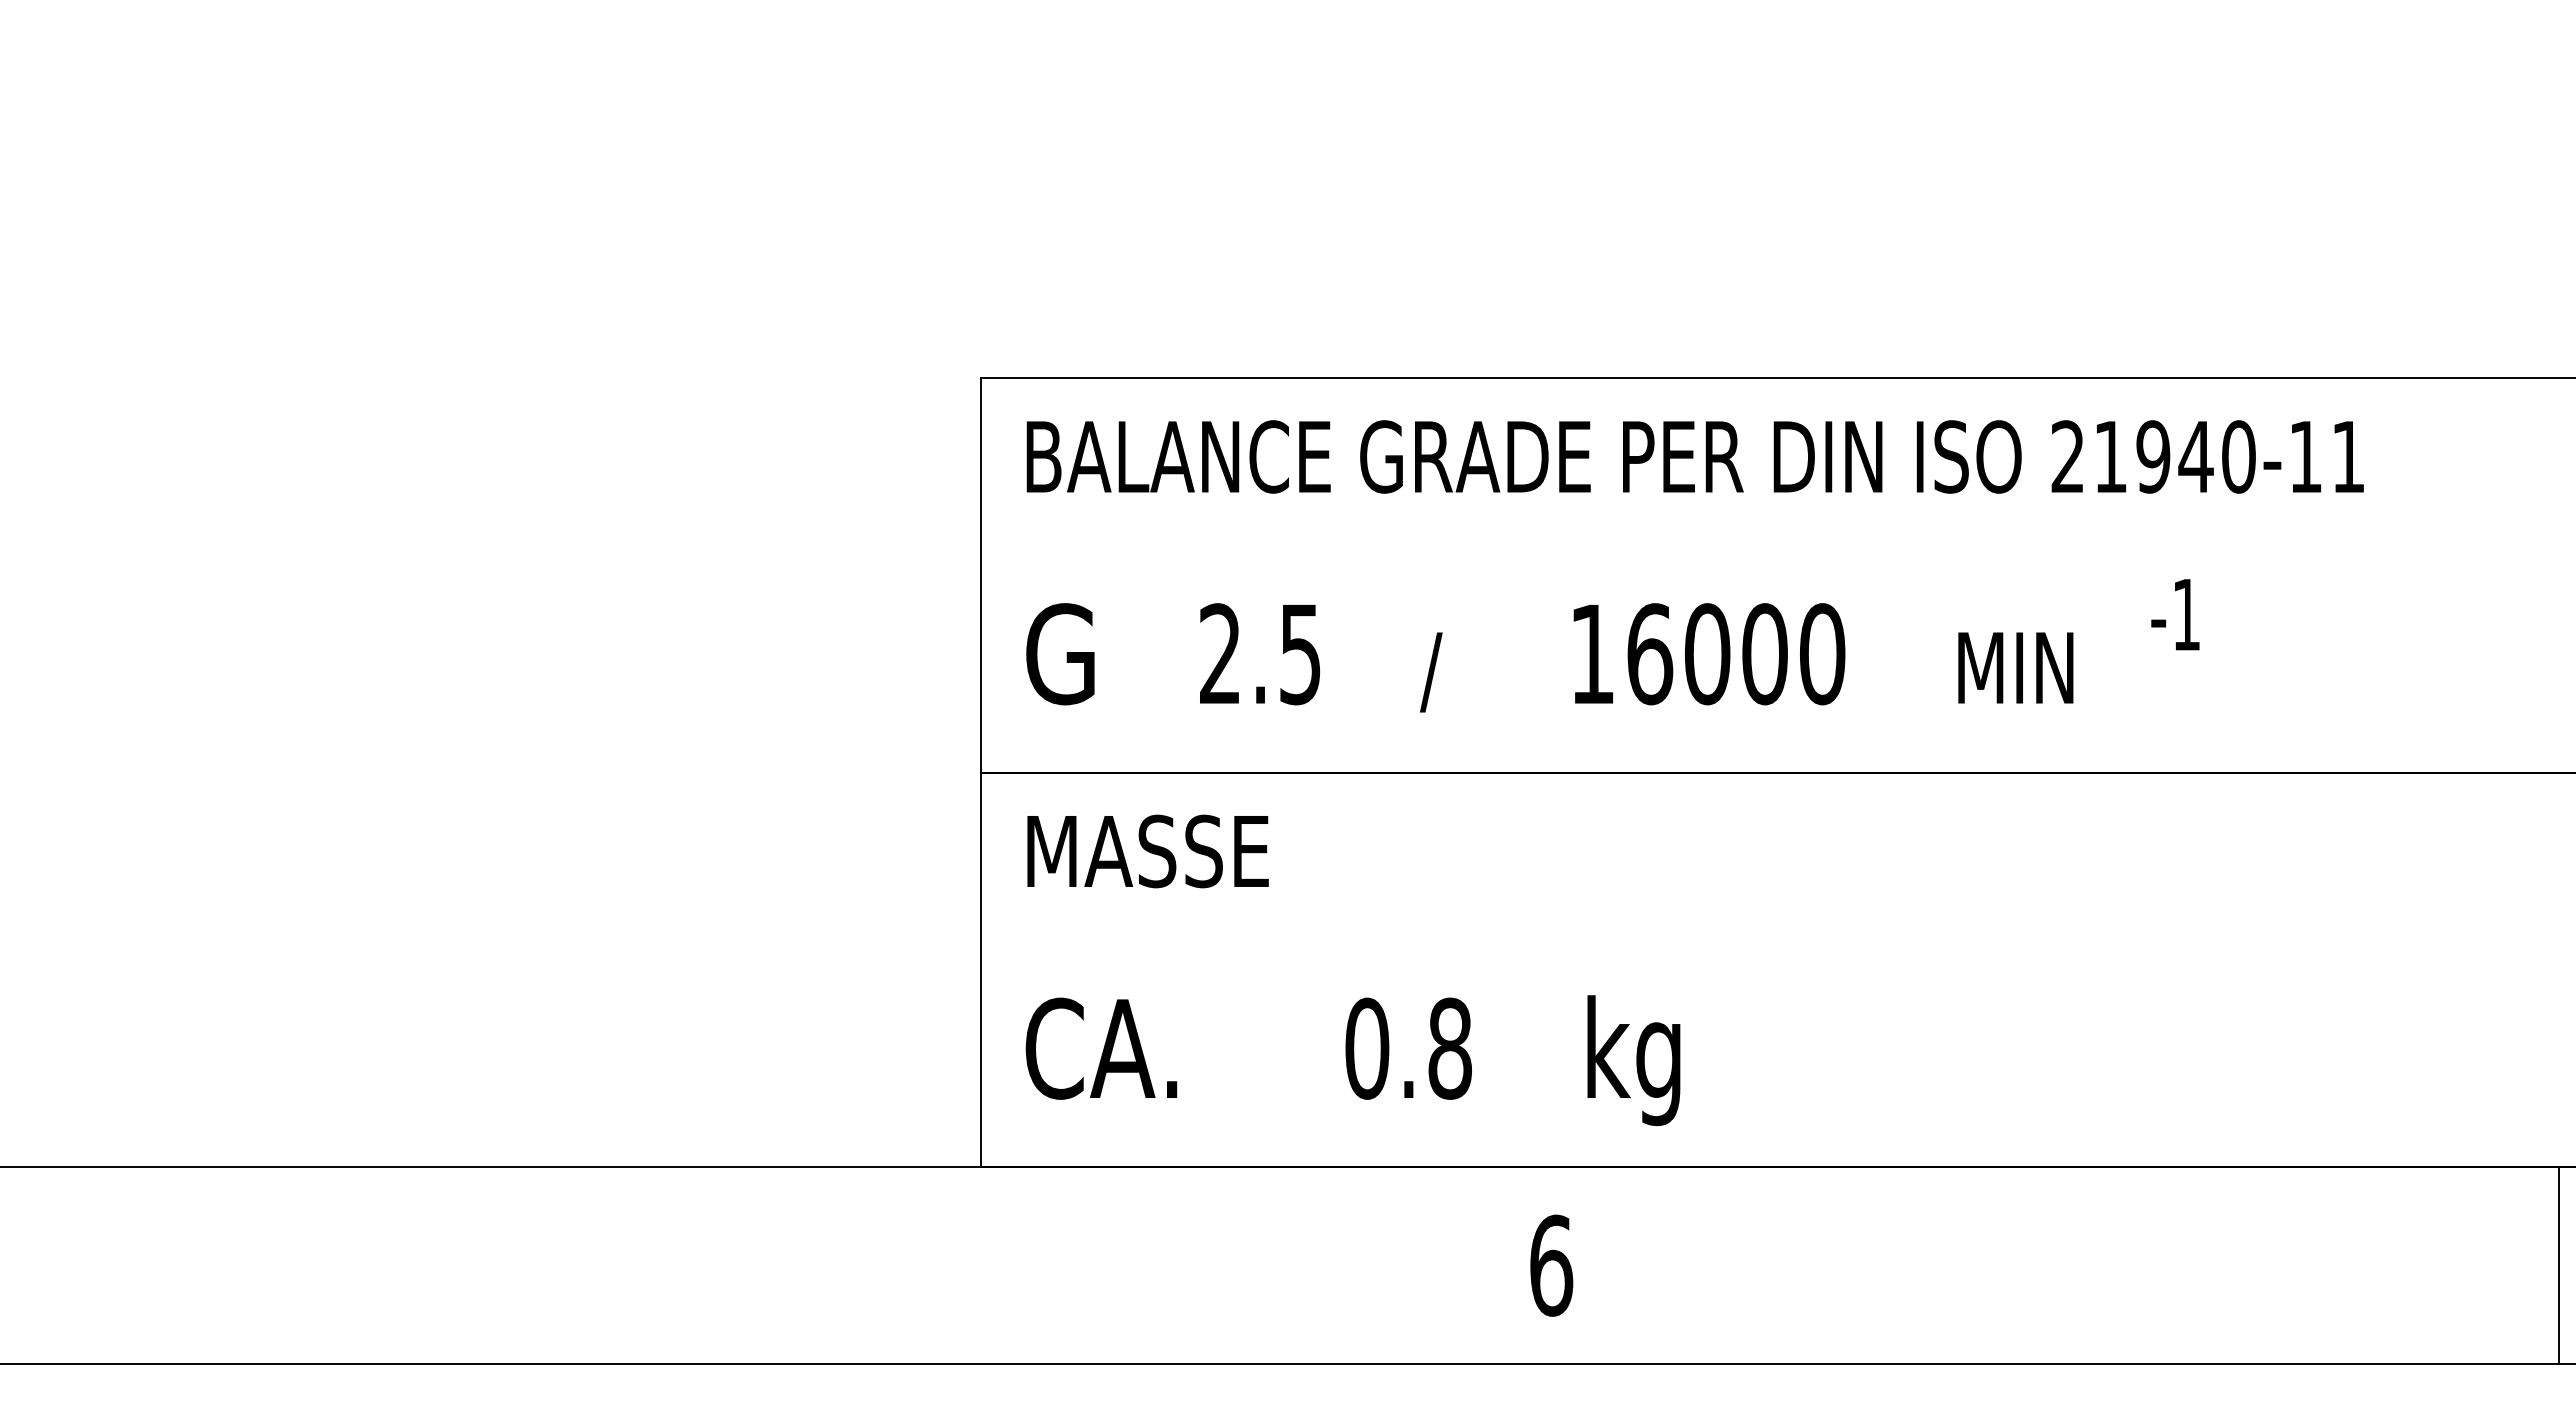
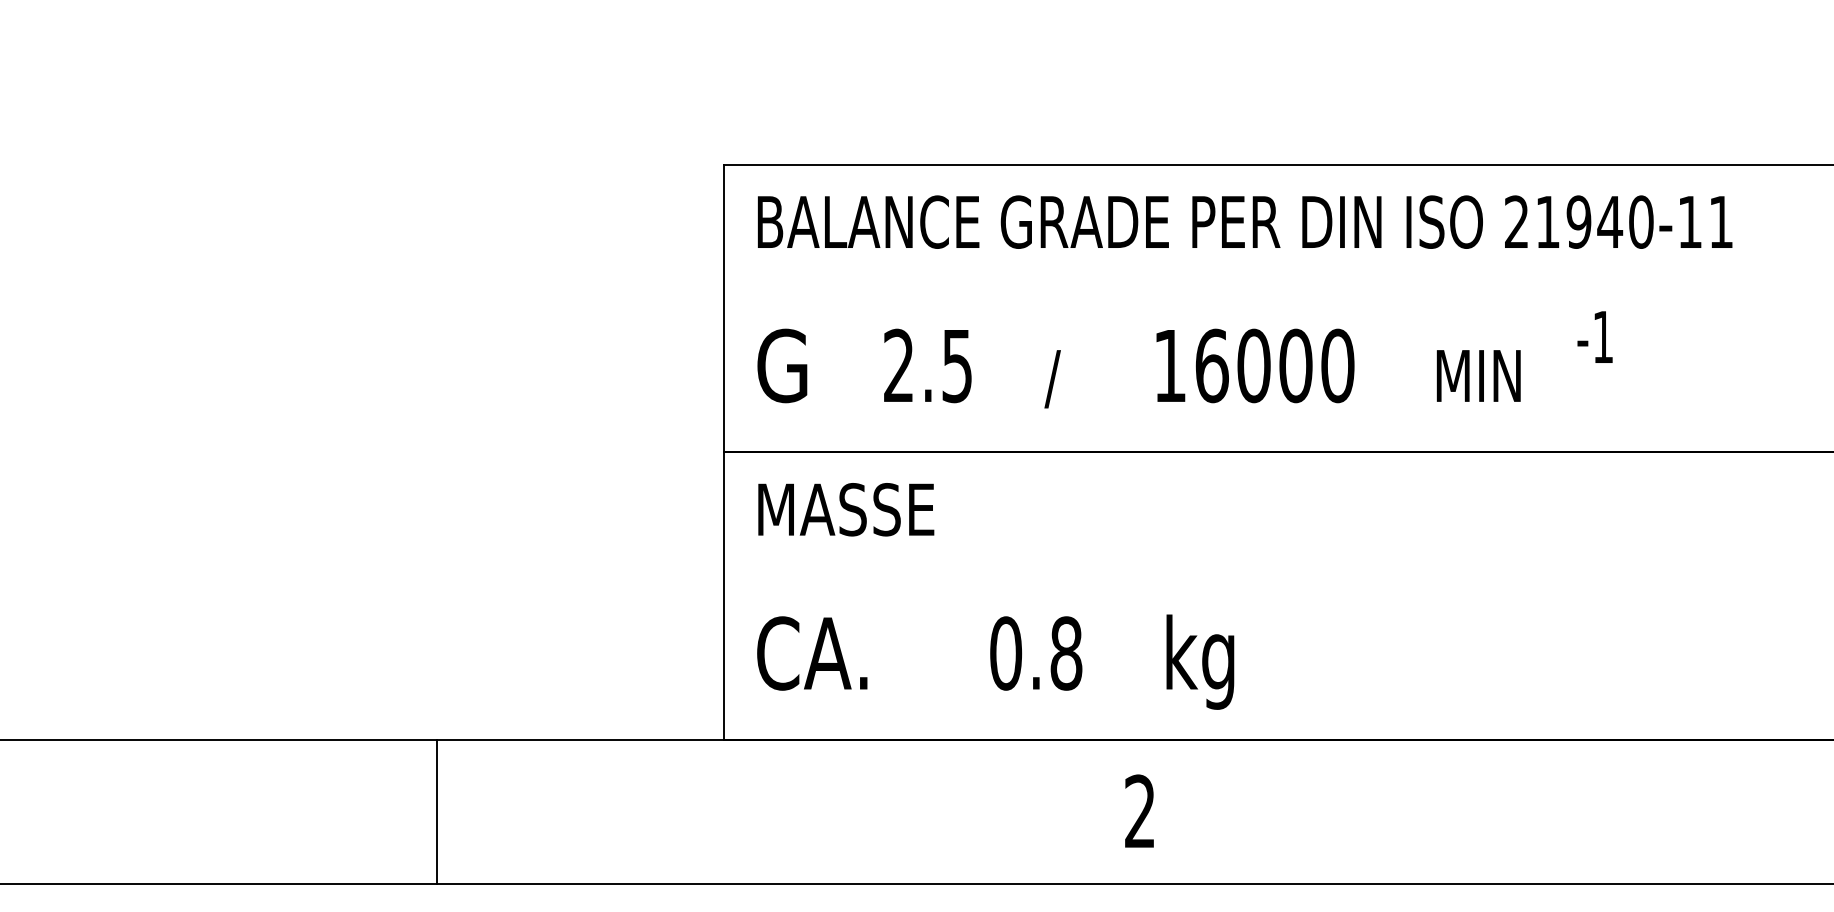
line: (586, 1265) -> (436, 811), added
text: (1551, 1265) -> (1140, 811), 6 -> 2

